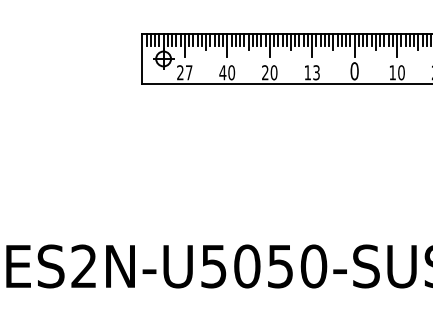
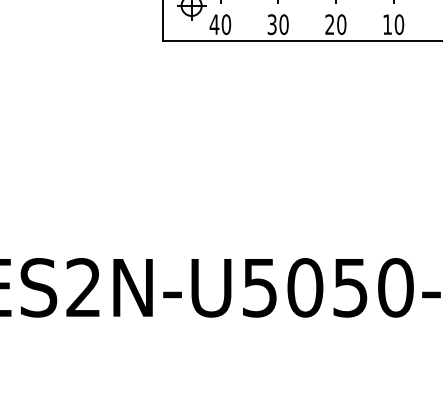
text: (184, 72) -> (220, 24), 27 -> 40
text: (222, 72) -> (271, 24), 40 -> 30
text: (316, 72) -> (399, 24), 13 -> 10

